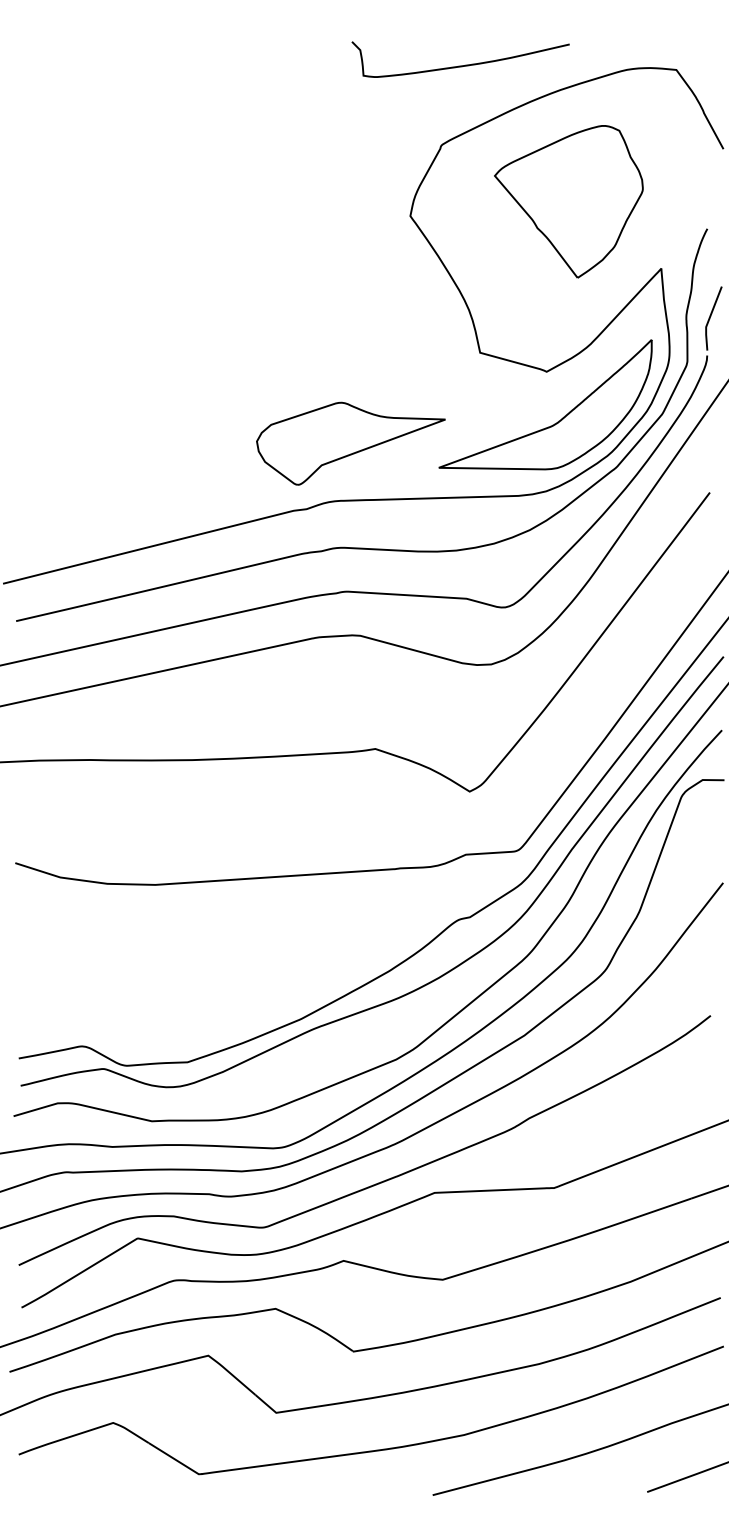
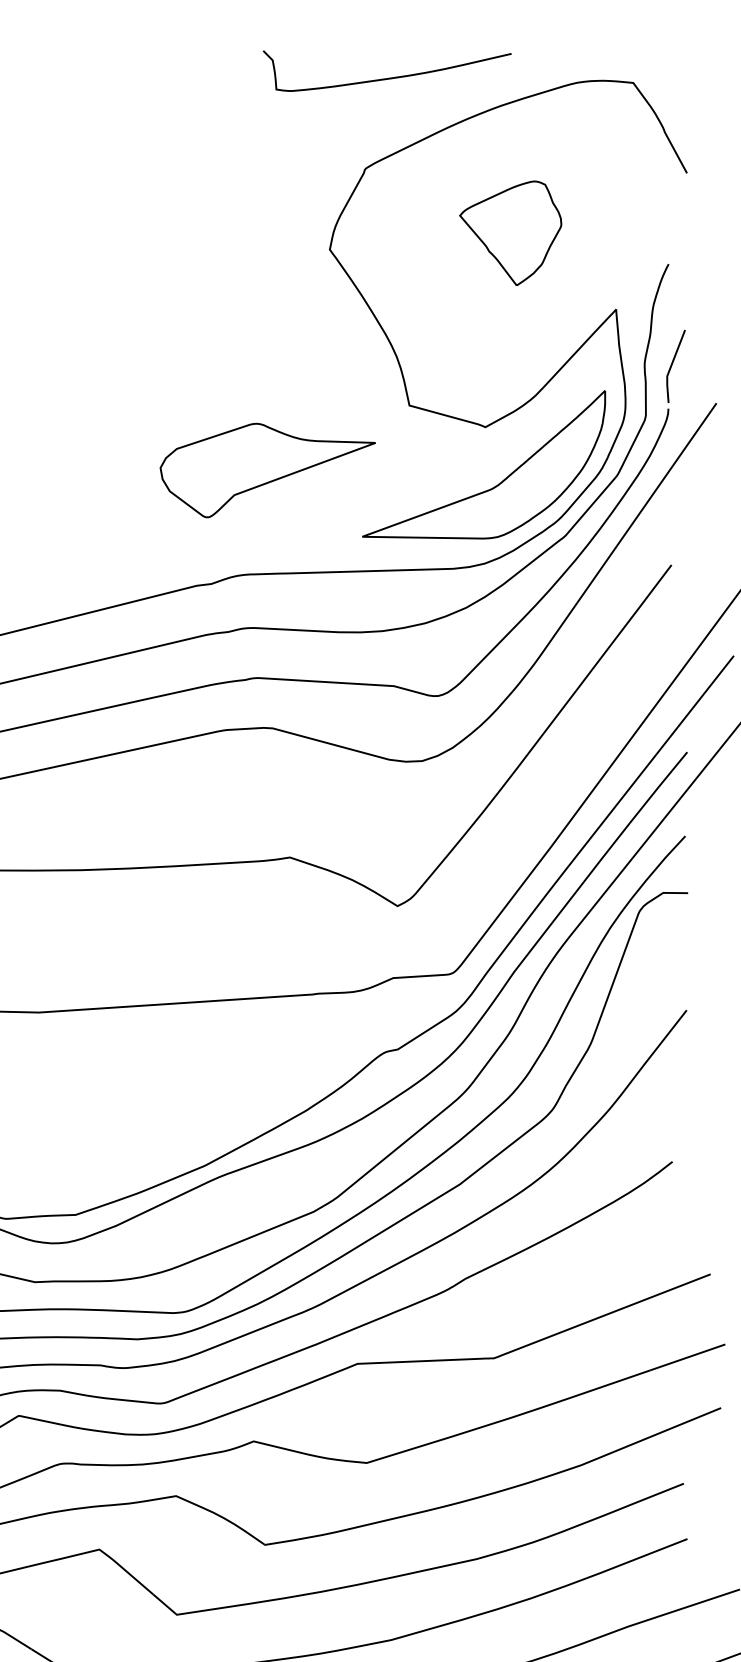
part: (568, 201) -> (510, 232), size x0.6
part: (350, 443) -> (267, 470), moved

